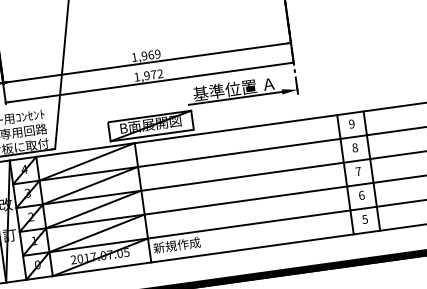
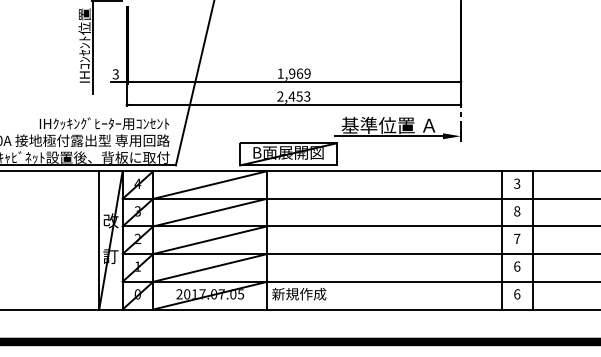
text: (148, 75) -> (293, 96), 1,972 -> 2,453
text: (352, 123) -> (517, 183), 9 -> 3
text: (365, 219) -> (517, 294), 5 -> 6

